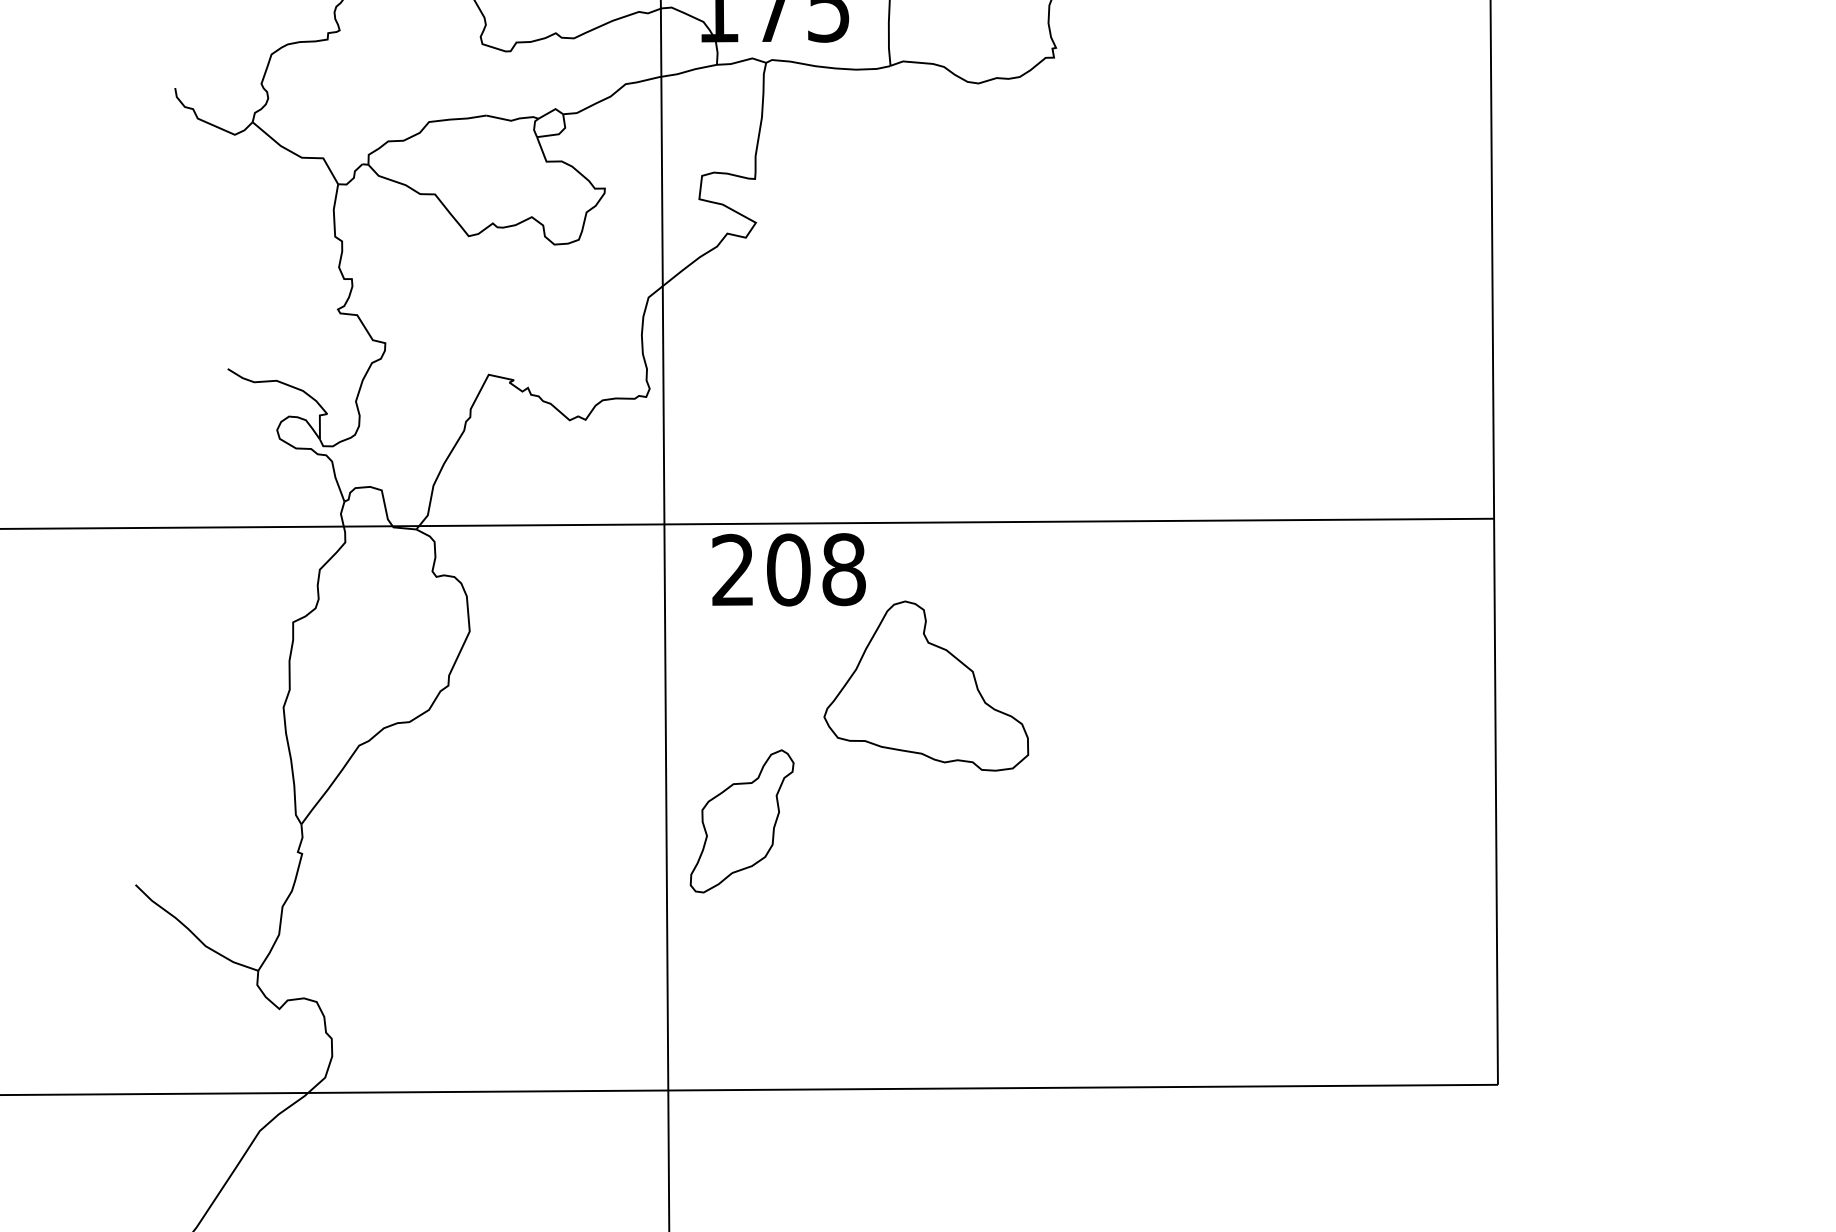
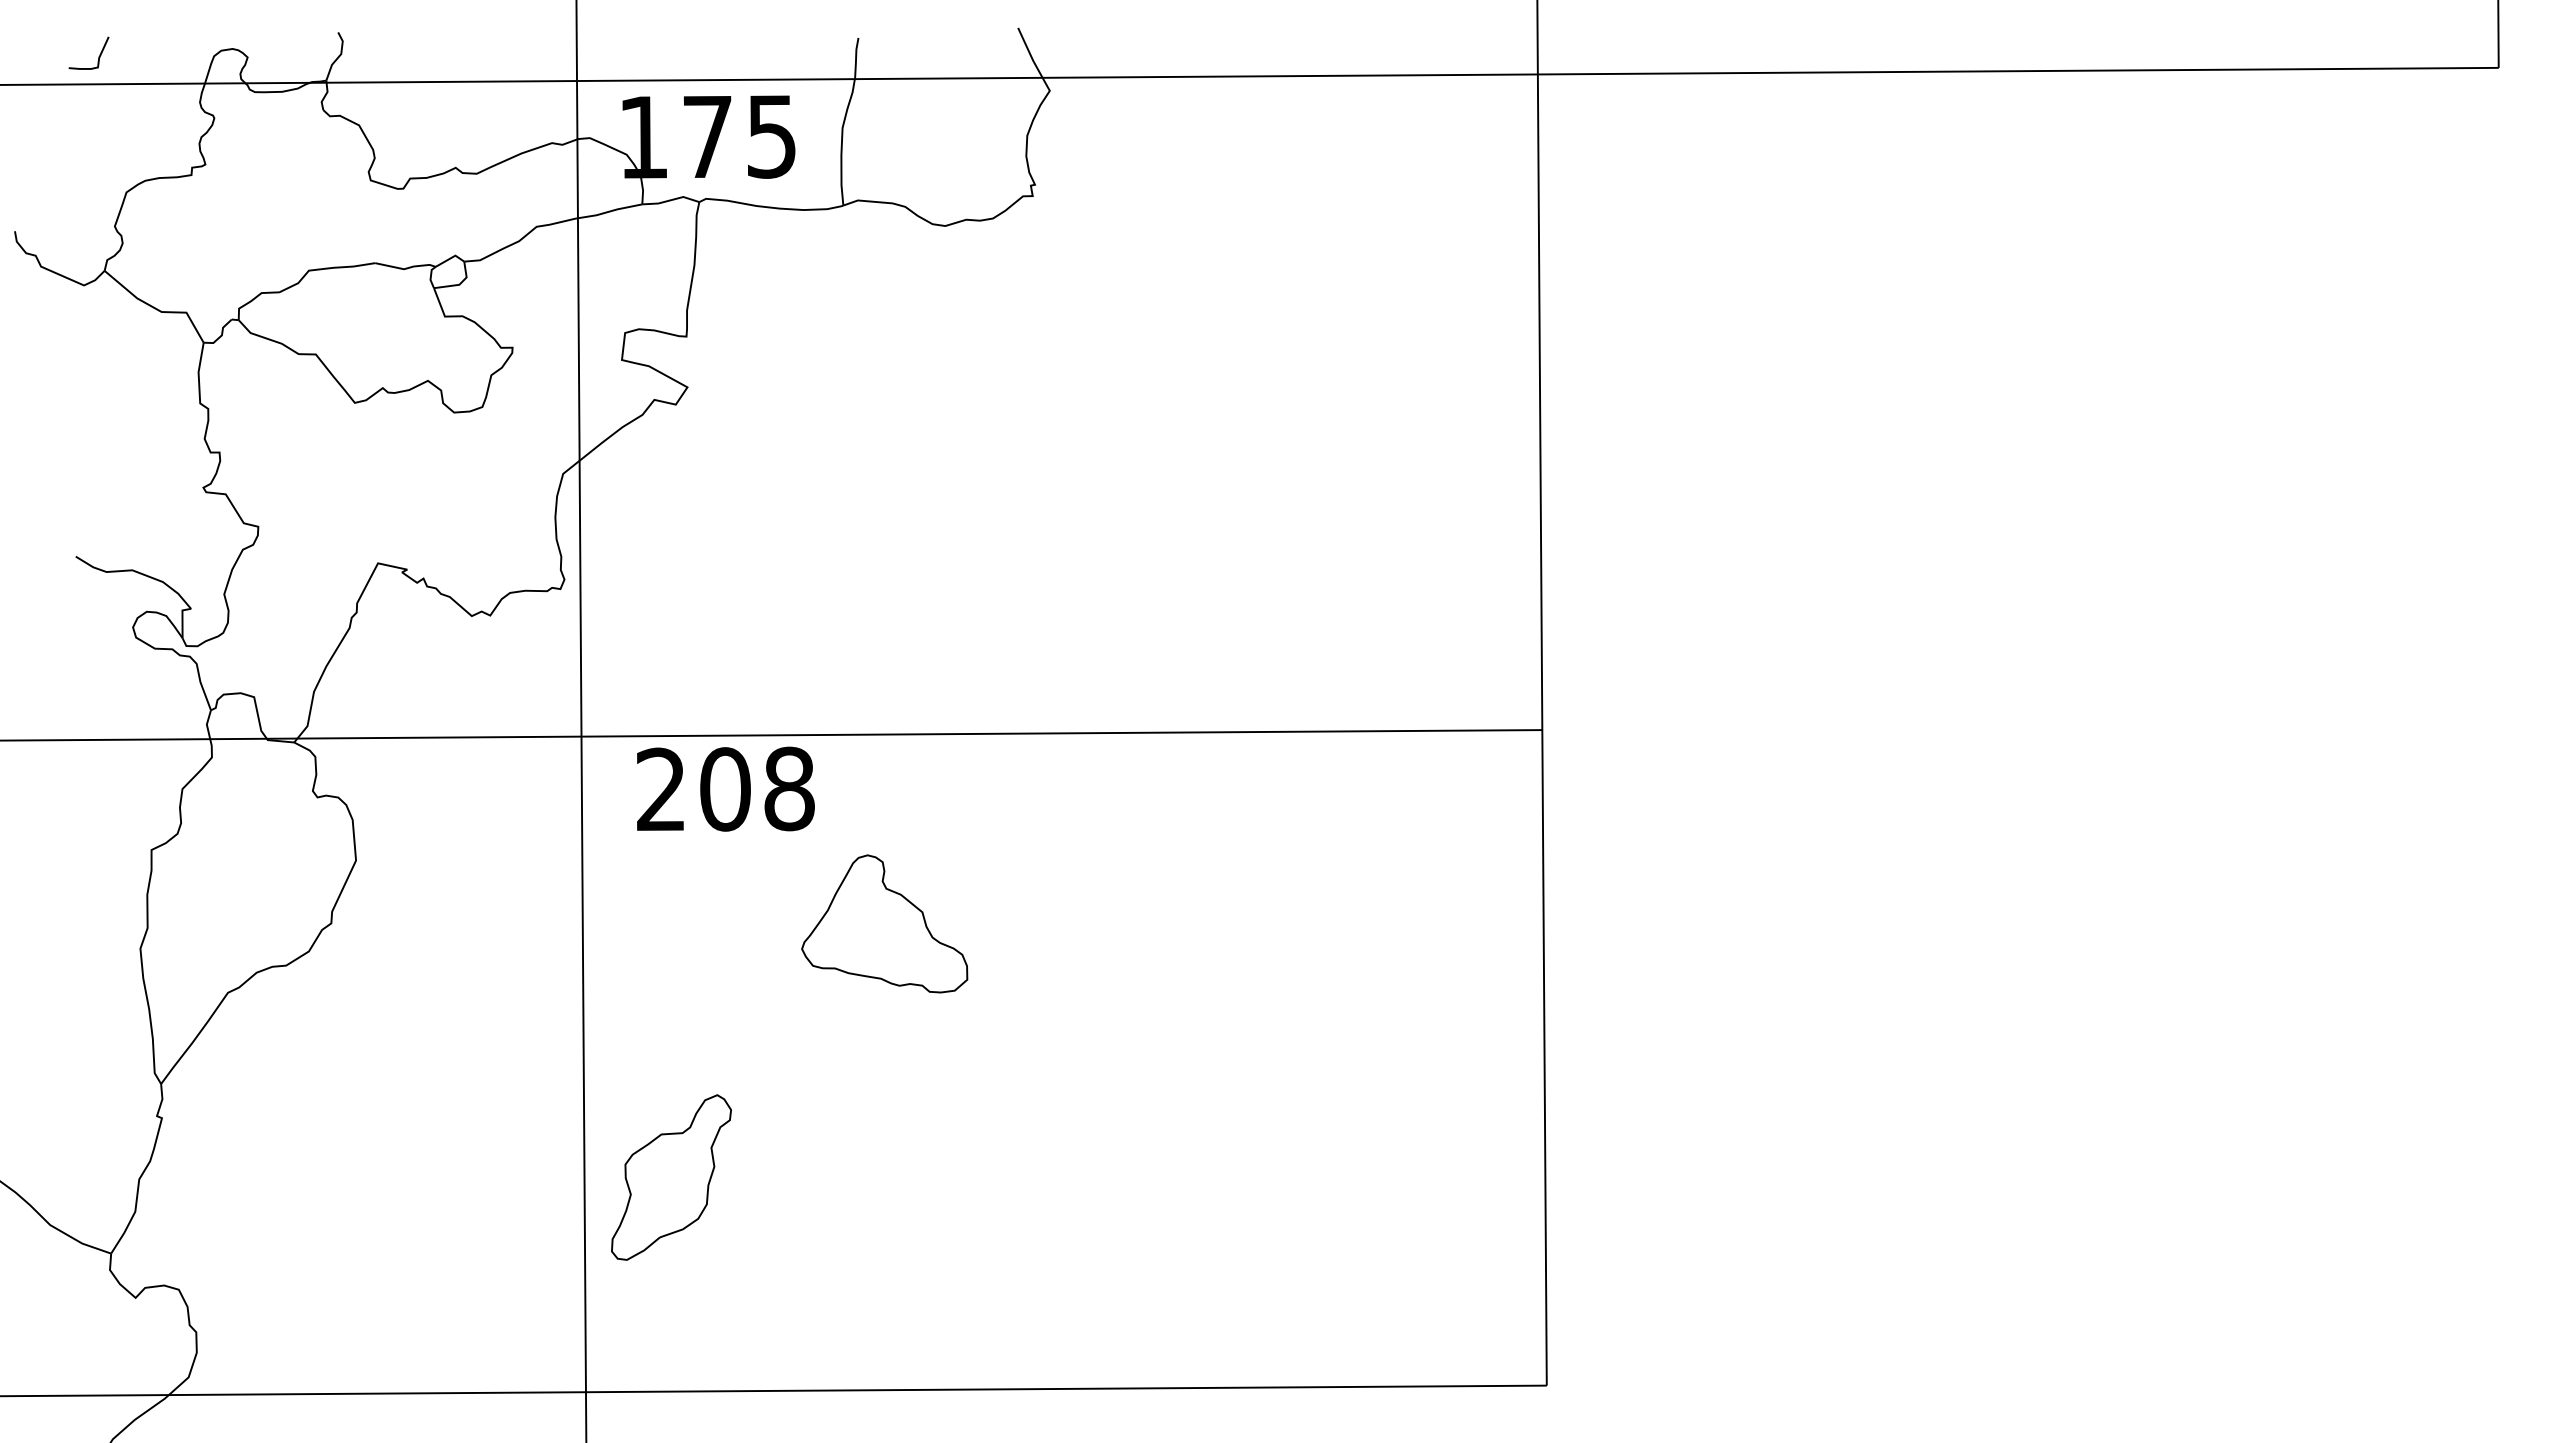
part: (926, 685) -> (884, 923), size x0.7
part: (742, 821) -> (671, 1177), moved

